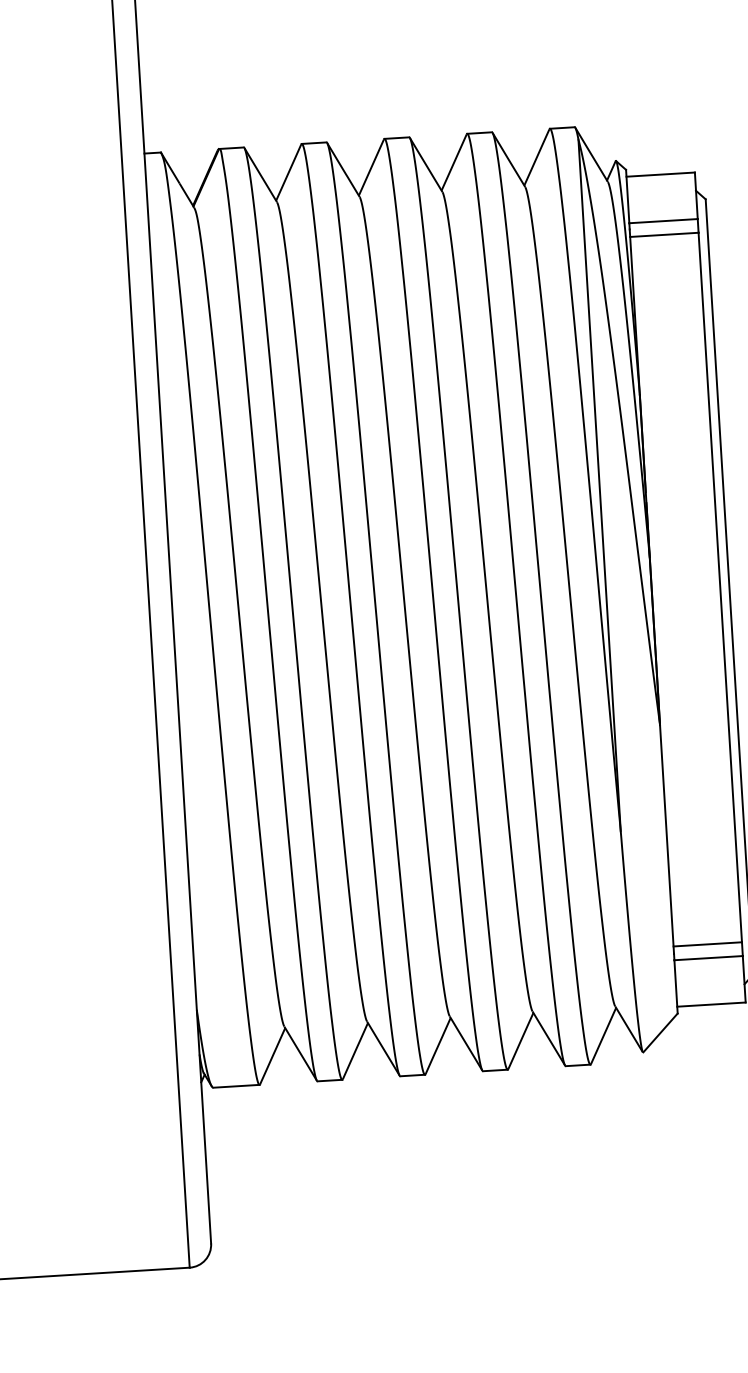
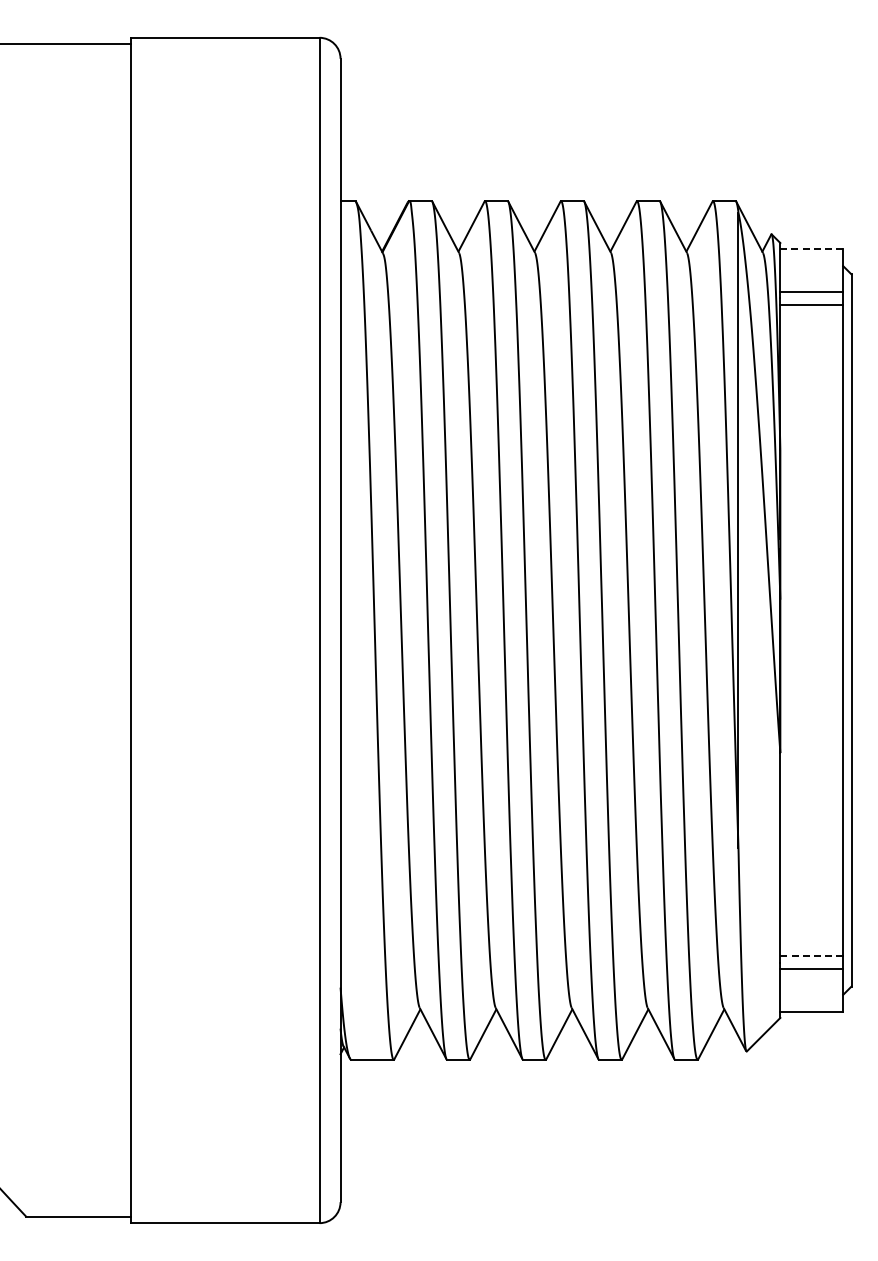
line: (660, 174) -> (811, 249), solid -> dashed
line: (708, 944) -> (812, 956), solid -> dashed

